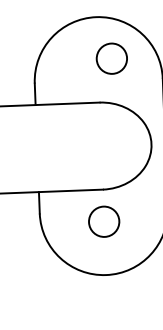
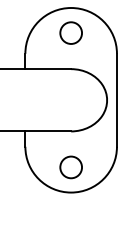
circle: (110, 57) -> (70, 32), moved
circle: (103, 221) -> (70, 167), moved

